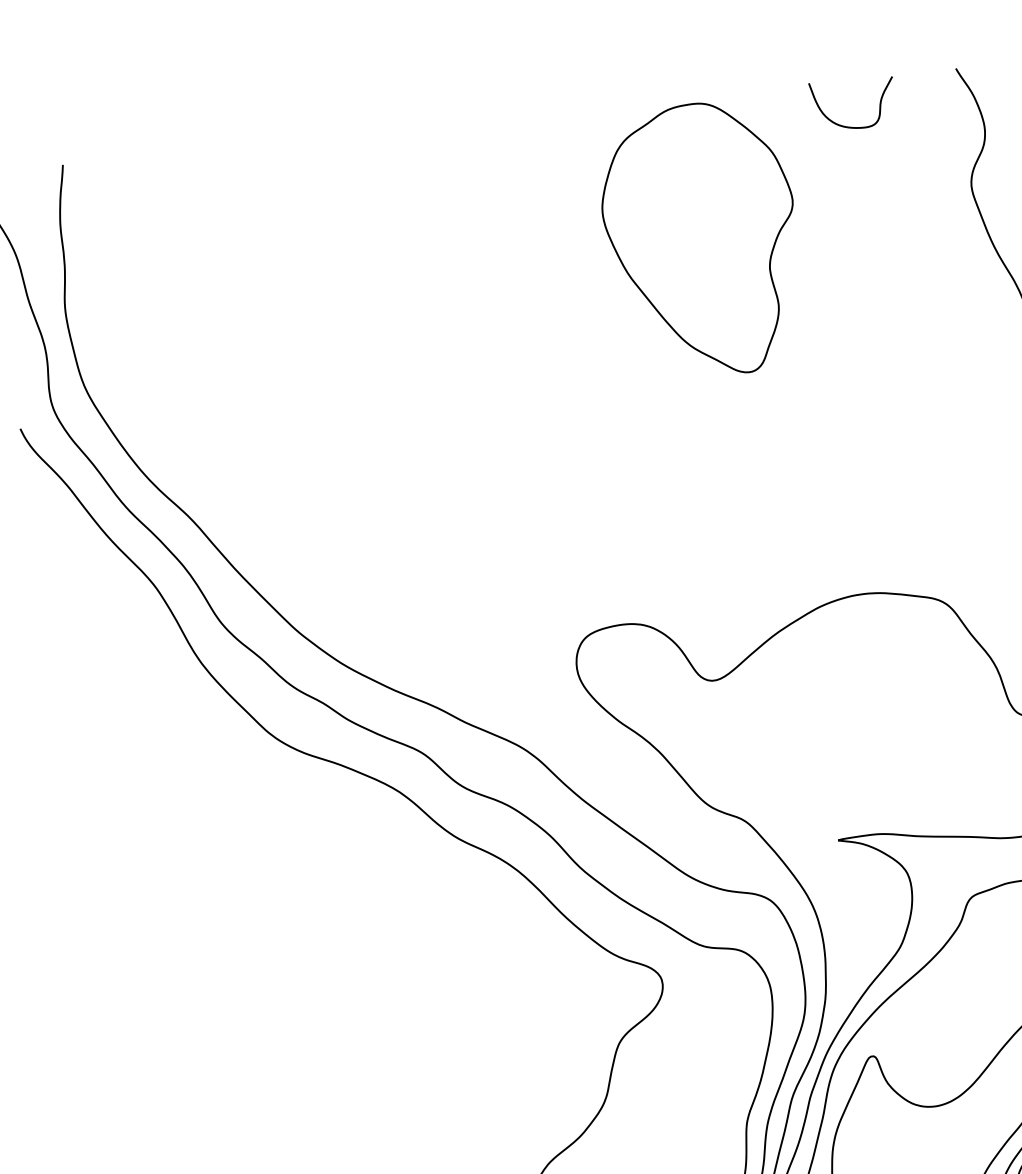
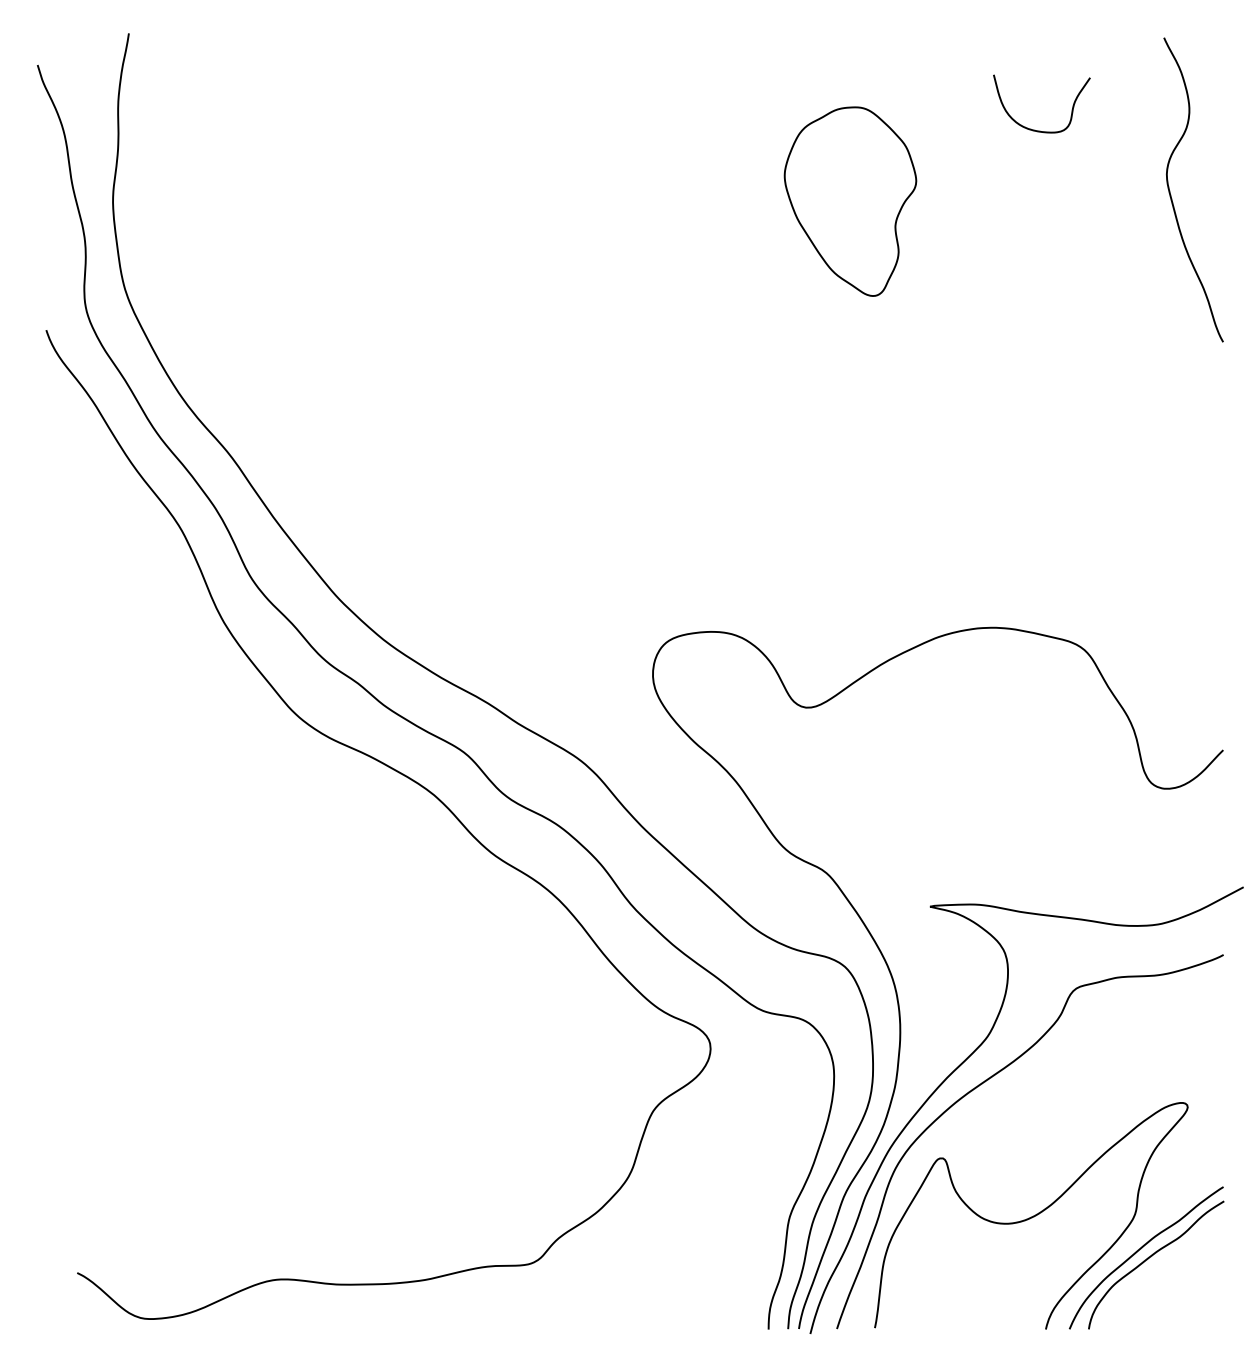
curve: (846, 125) -> (1031, 128), moved
part: (701, 240) -> (850, 201), size x0.6

